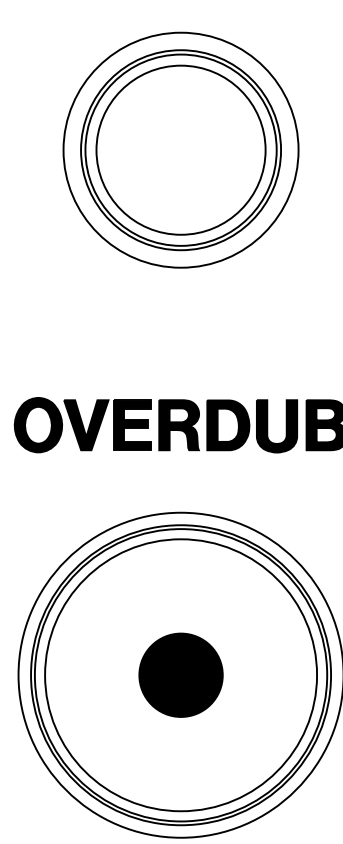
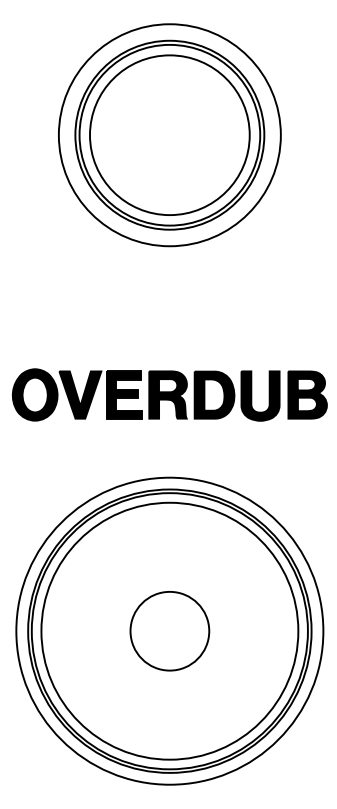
fill: (180, 674) -> (169, 630), removed

